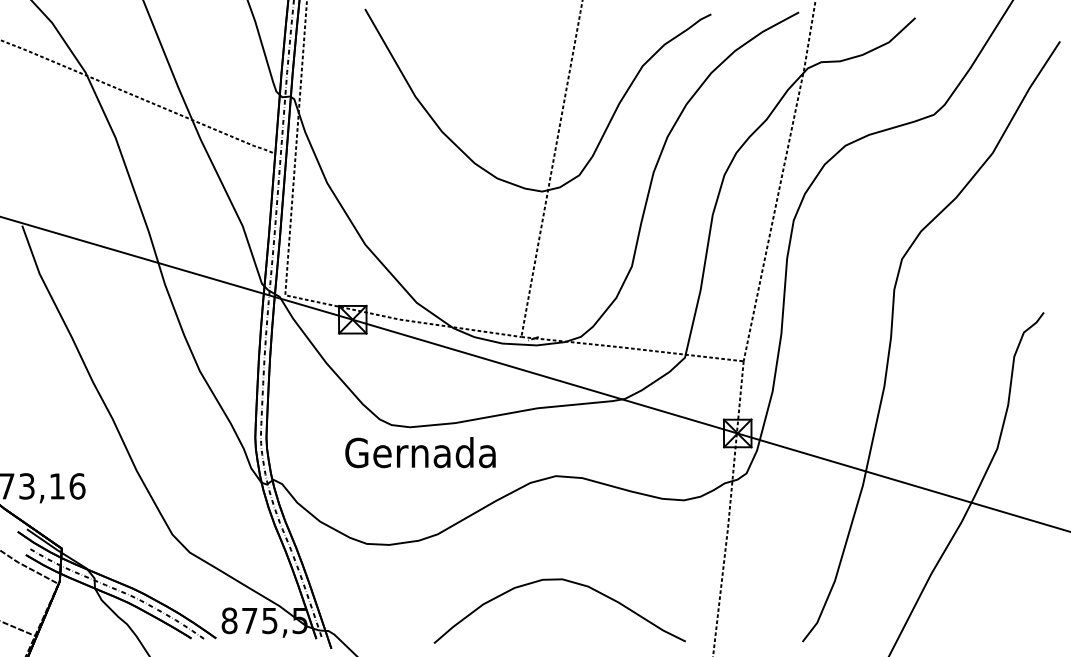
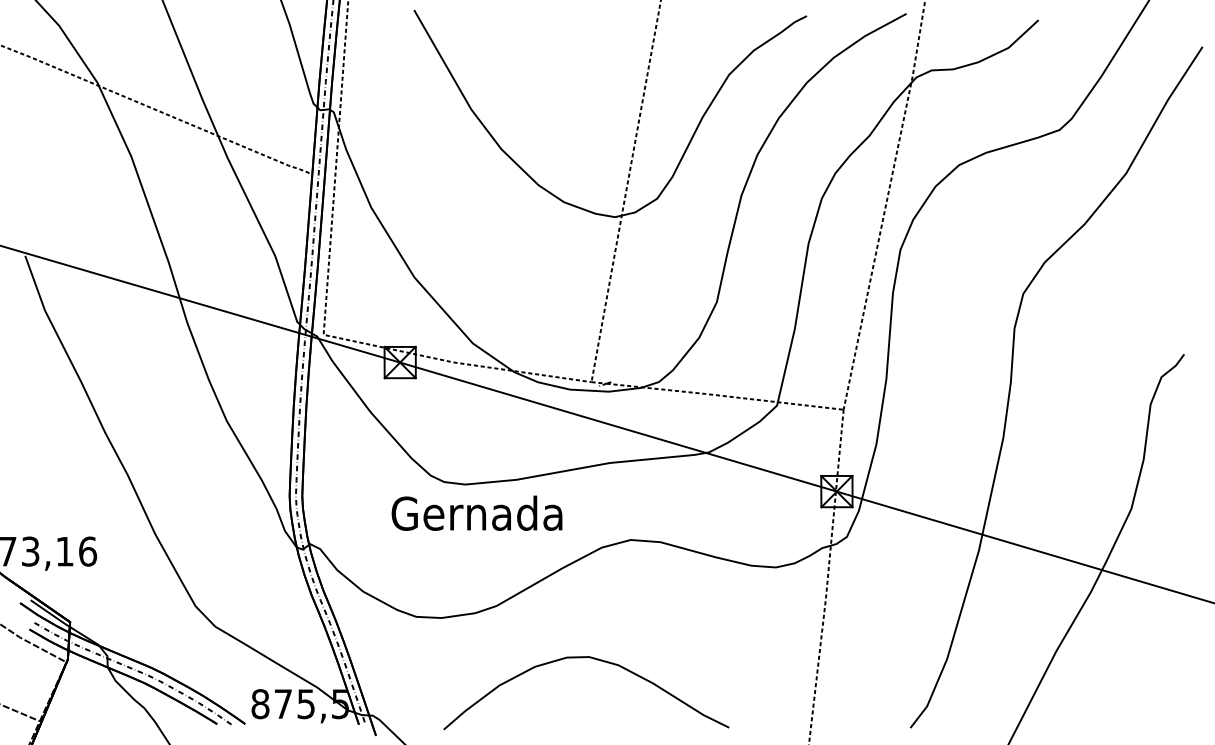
curve: (565, 581) -> (592, 659), moved

